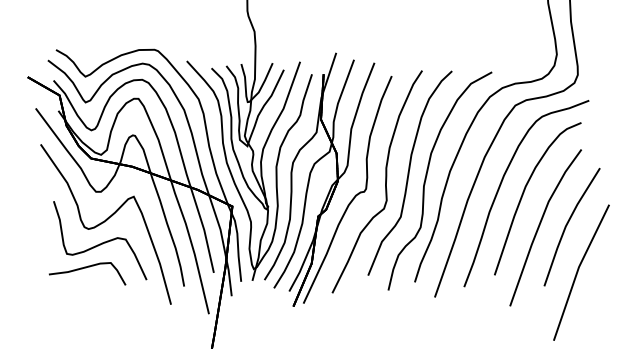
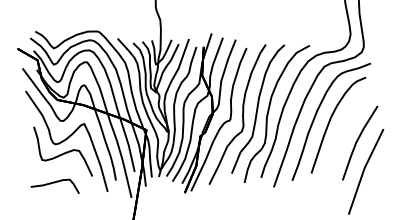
line: (540, 226) -> (340, 142), removed
curve: (86, 269) -> (54, 183), moved

